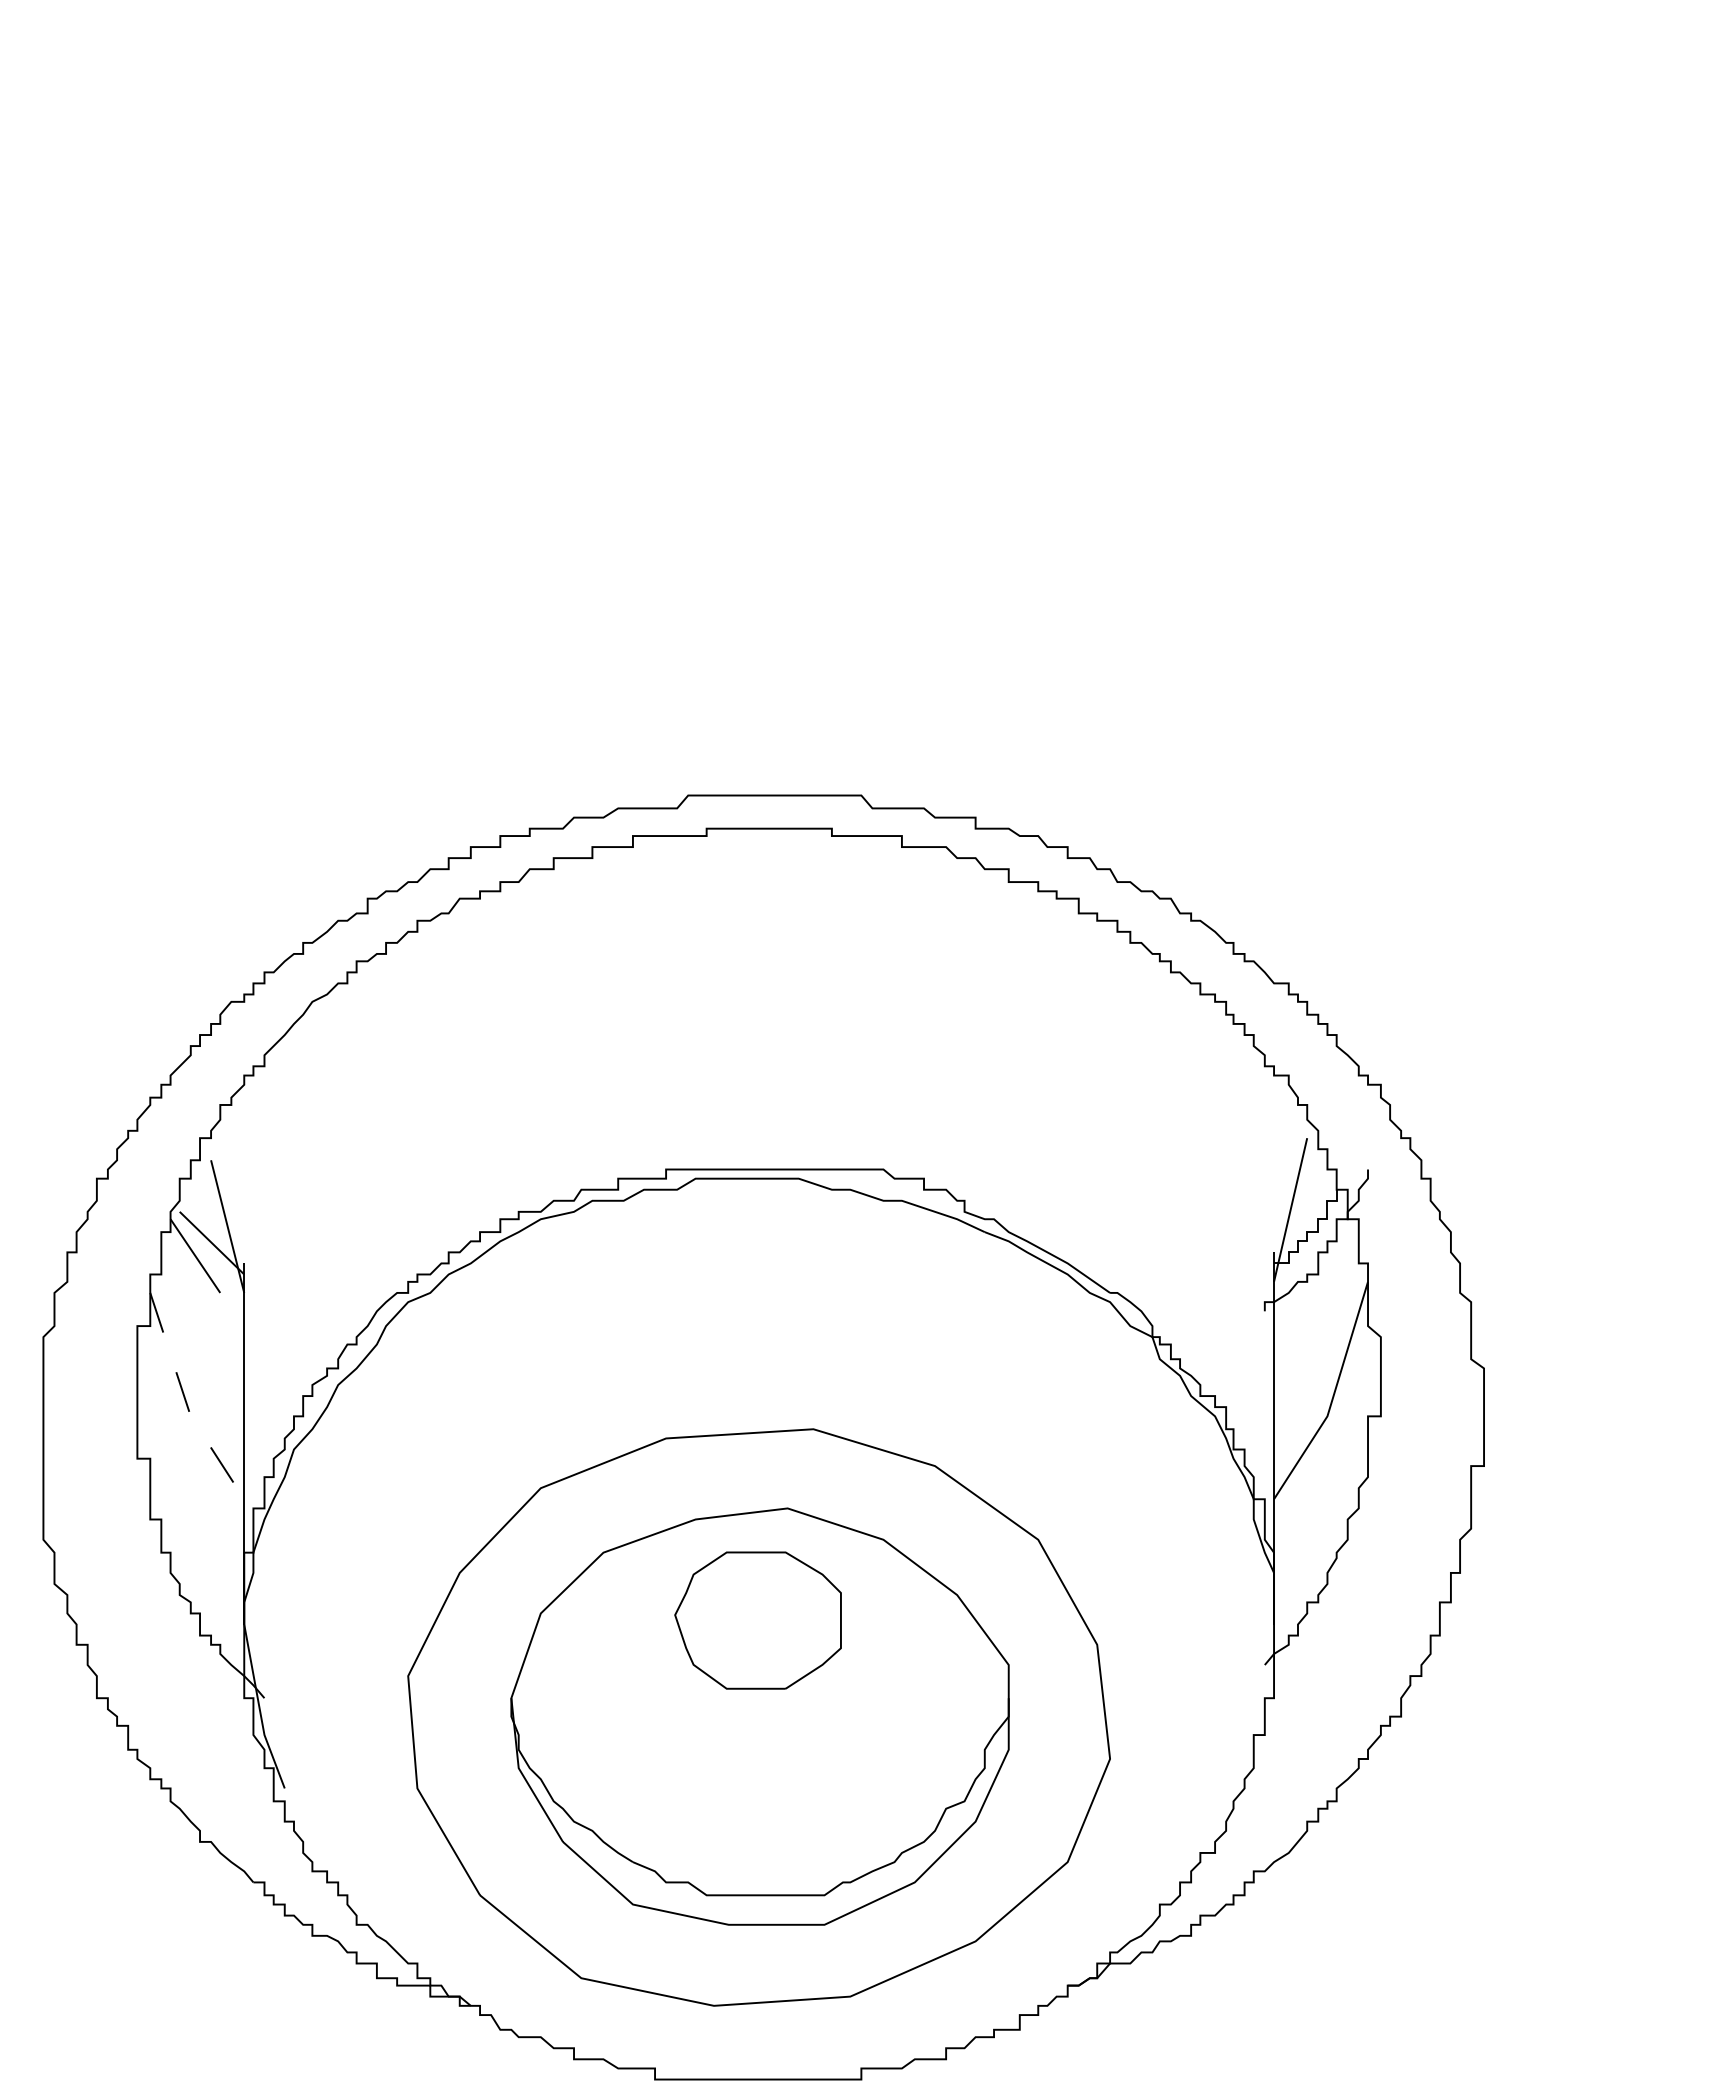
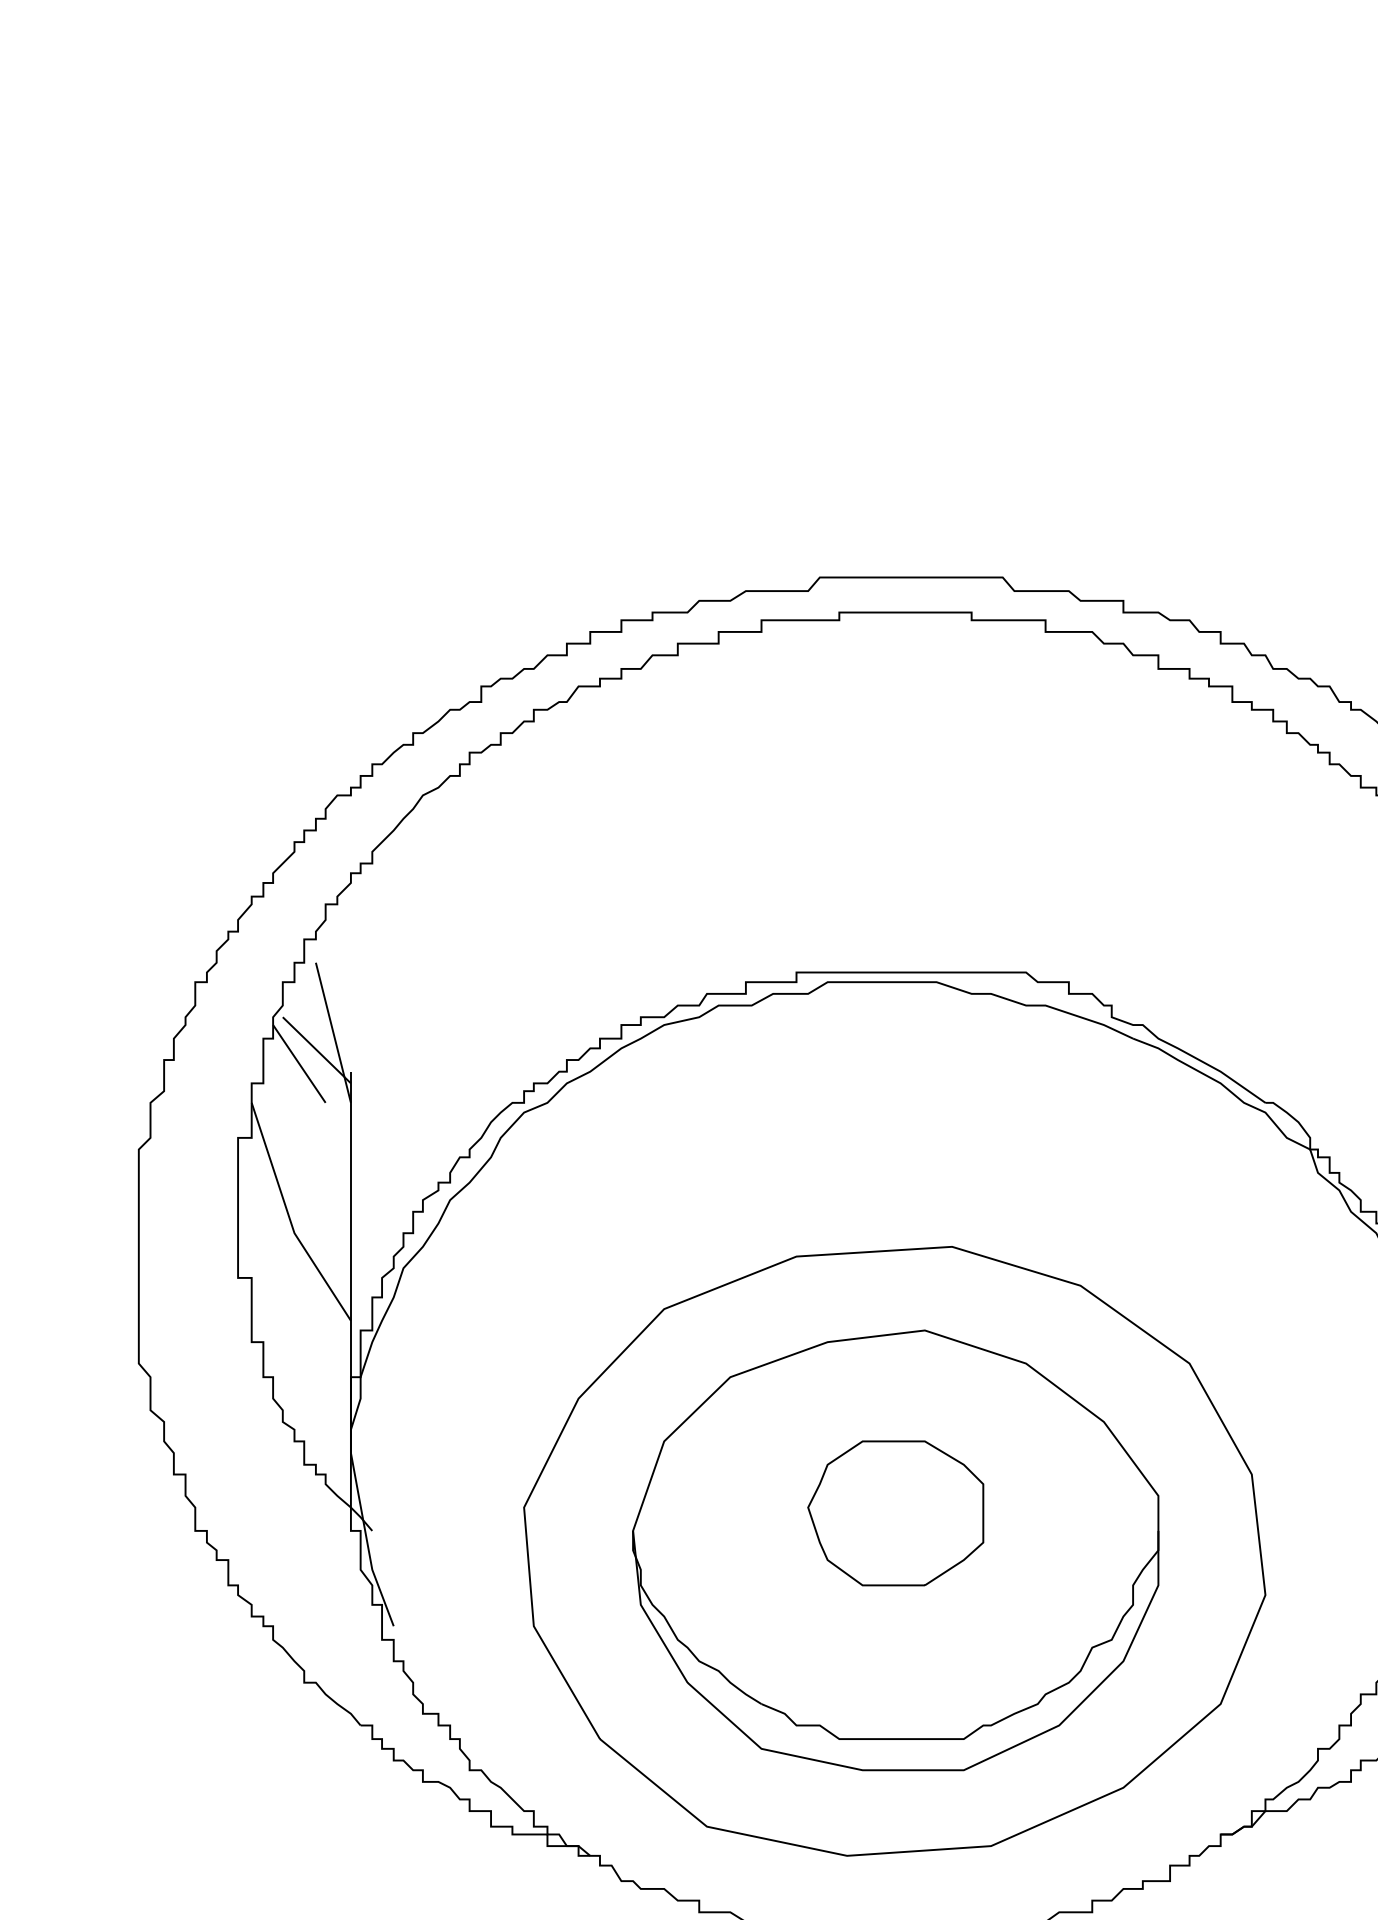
line: (186, 1402) -> (289, 1218), dashed -> solid
part: (757, 1620) -> (895, 1513), moved

